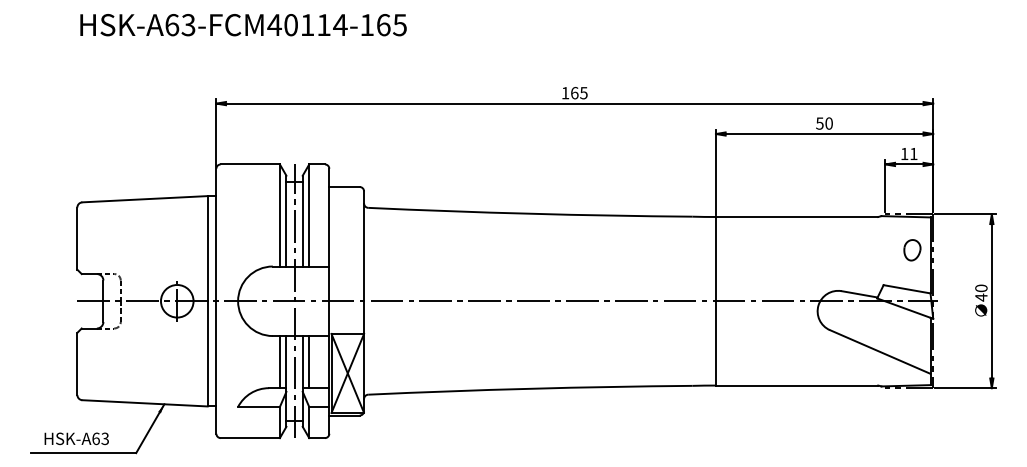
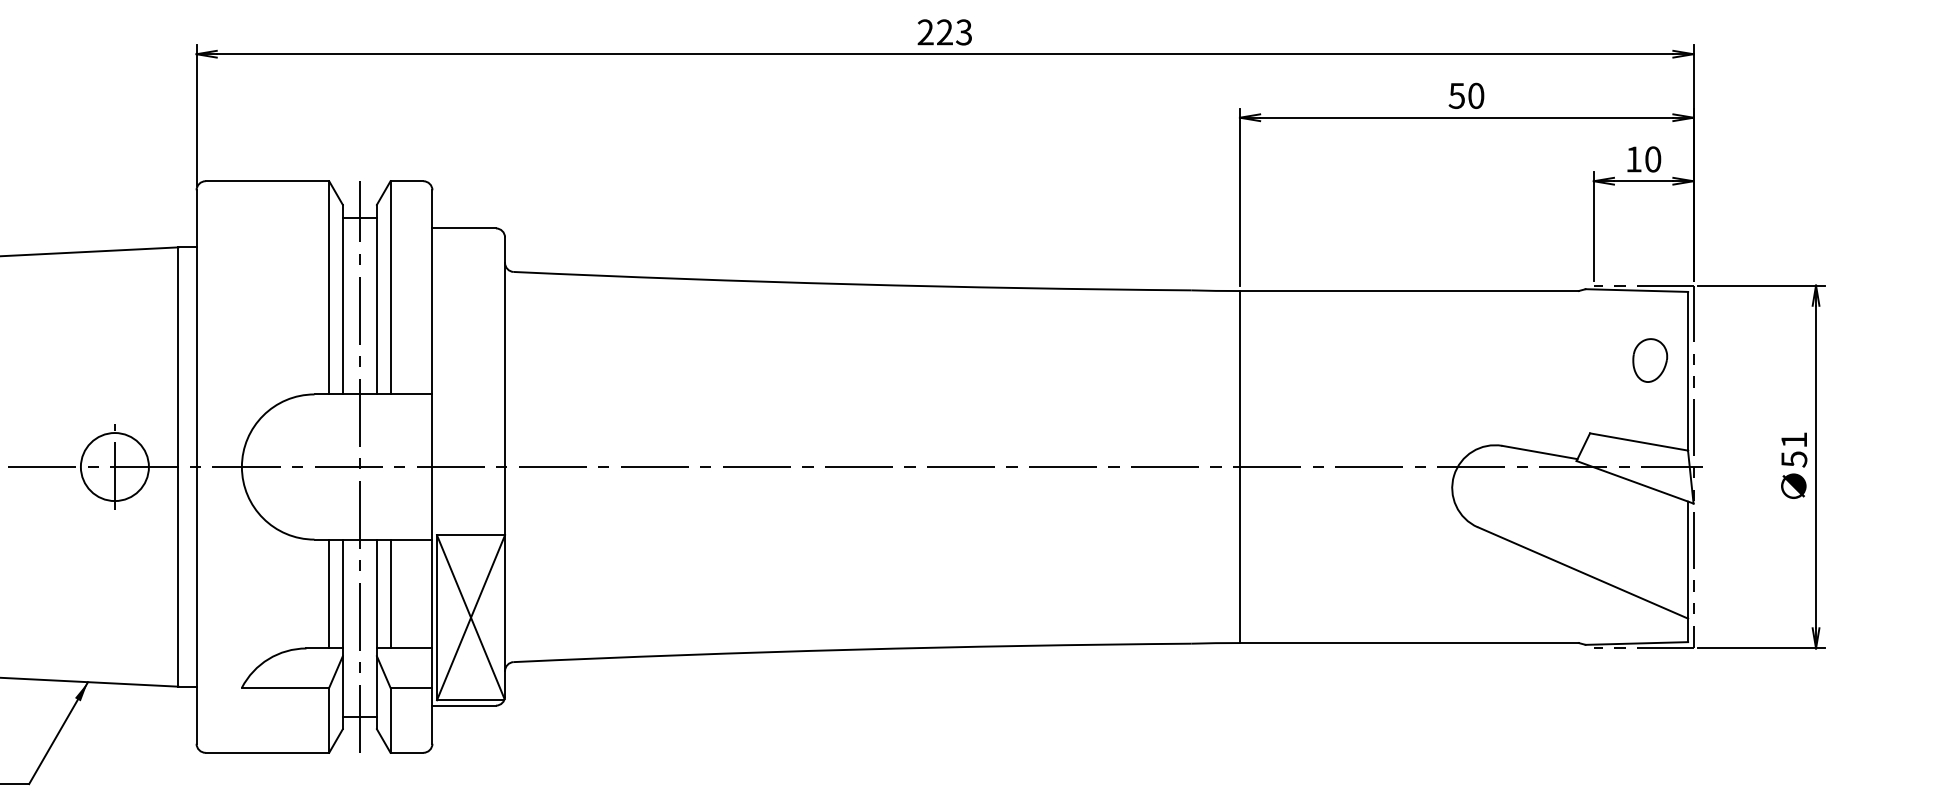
text: (574, 93) -> (944, 33), 165 -> 223
text: (913, 153) -> (1652, 158), 11 -> 10
text: (981, 292) -> (1794, 448), 40 -> 51

